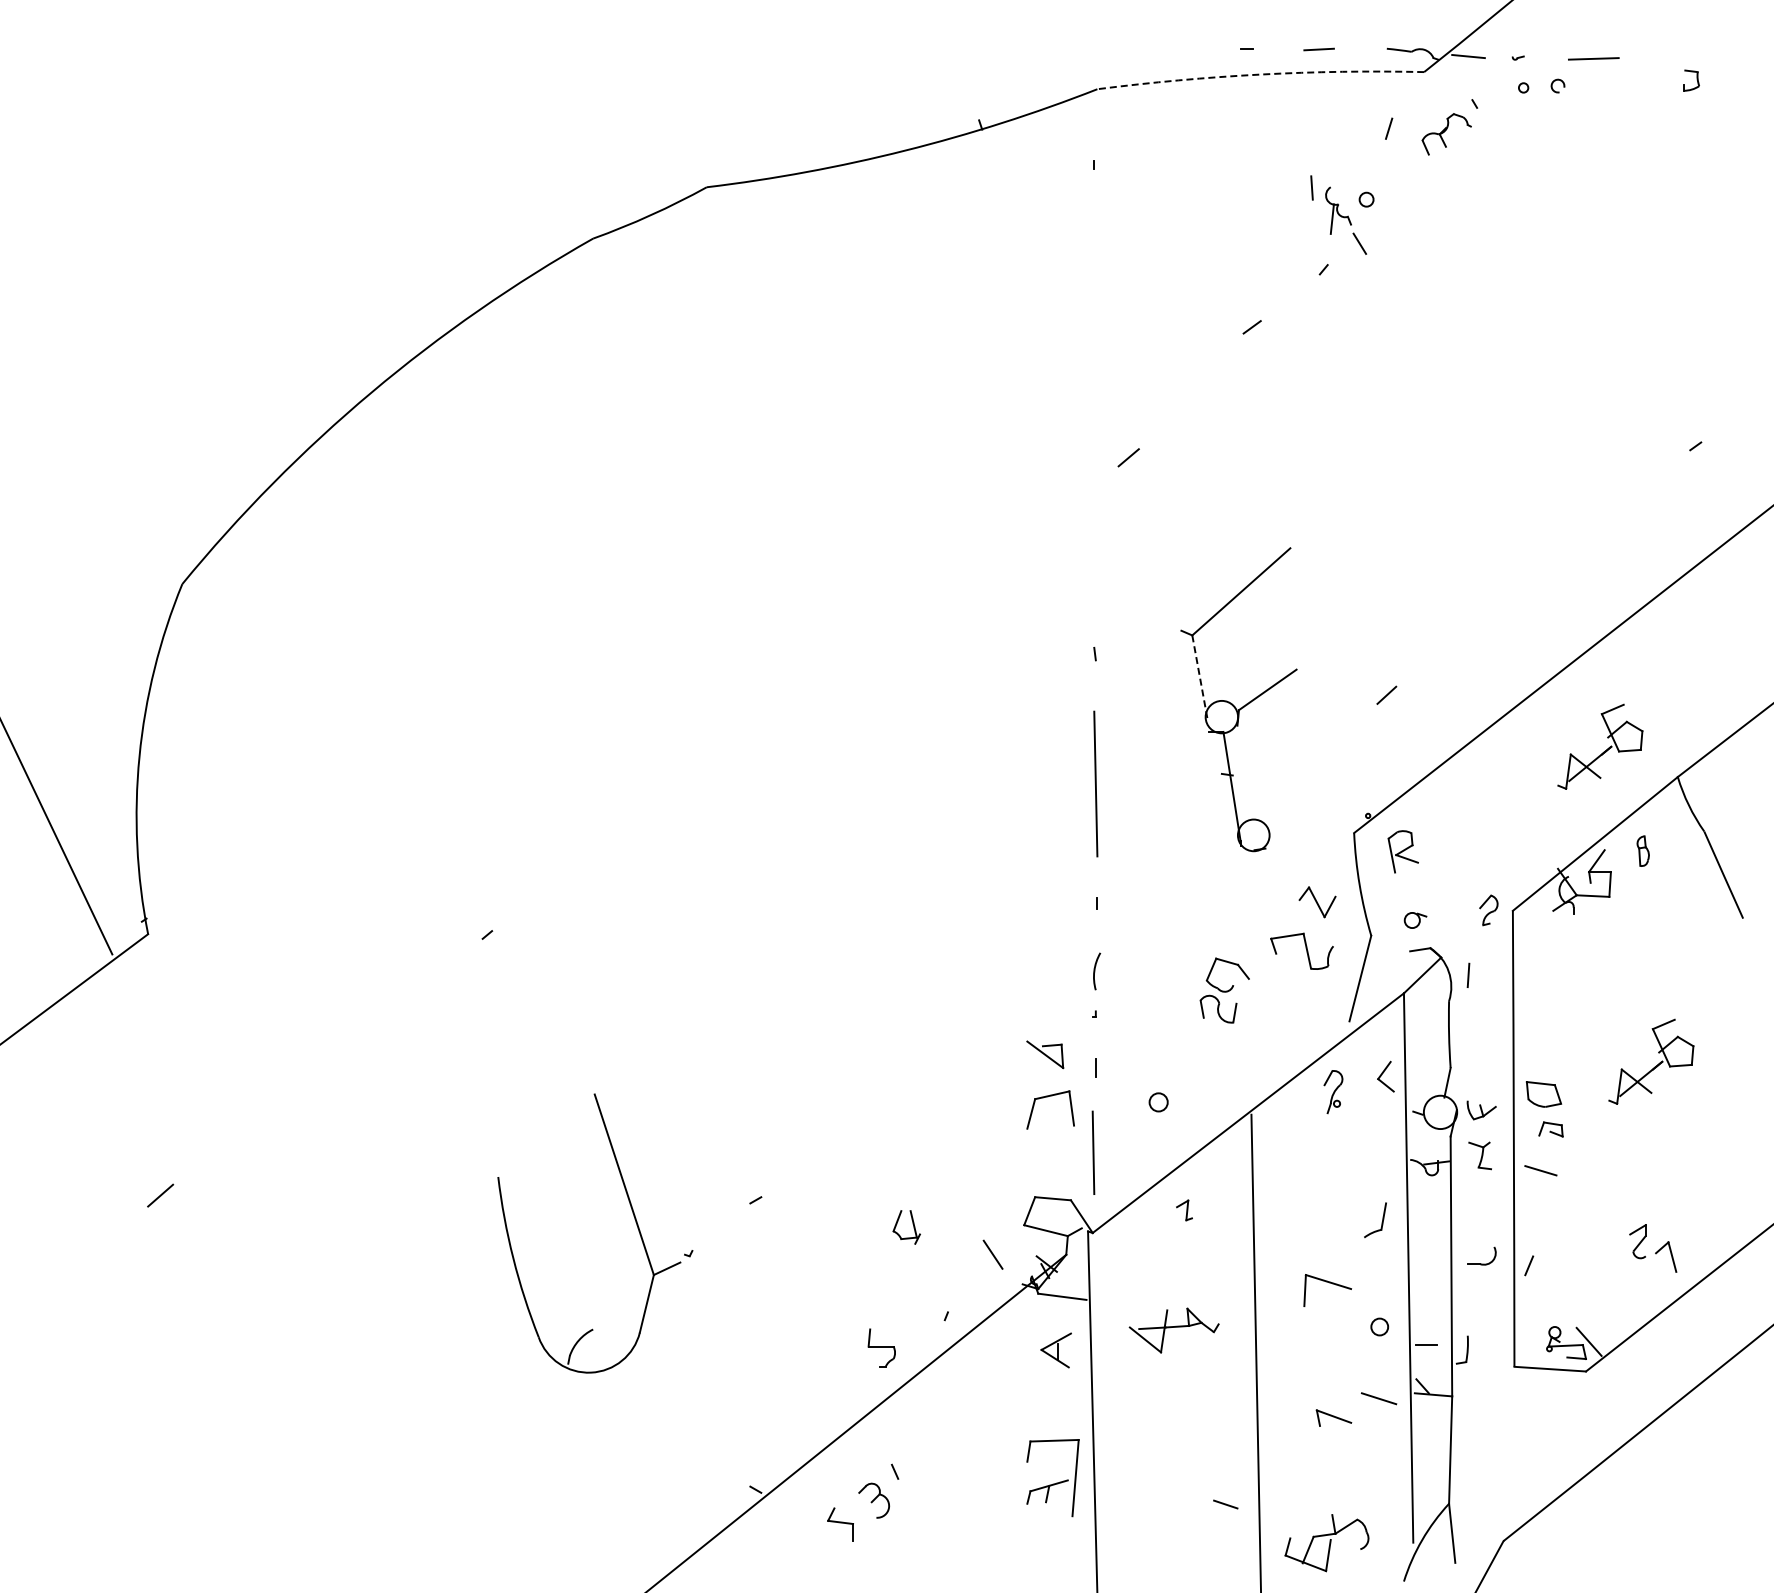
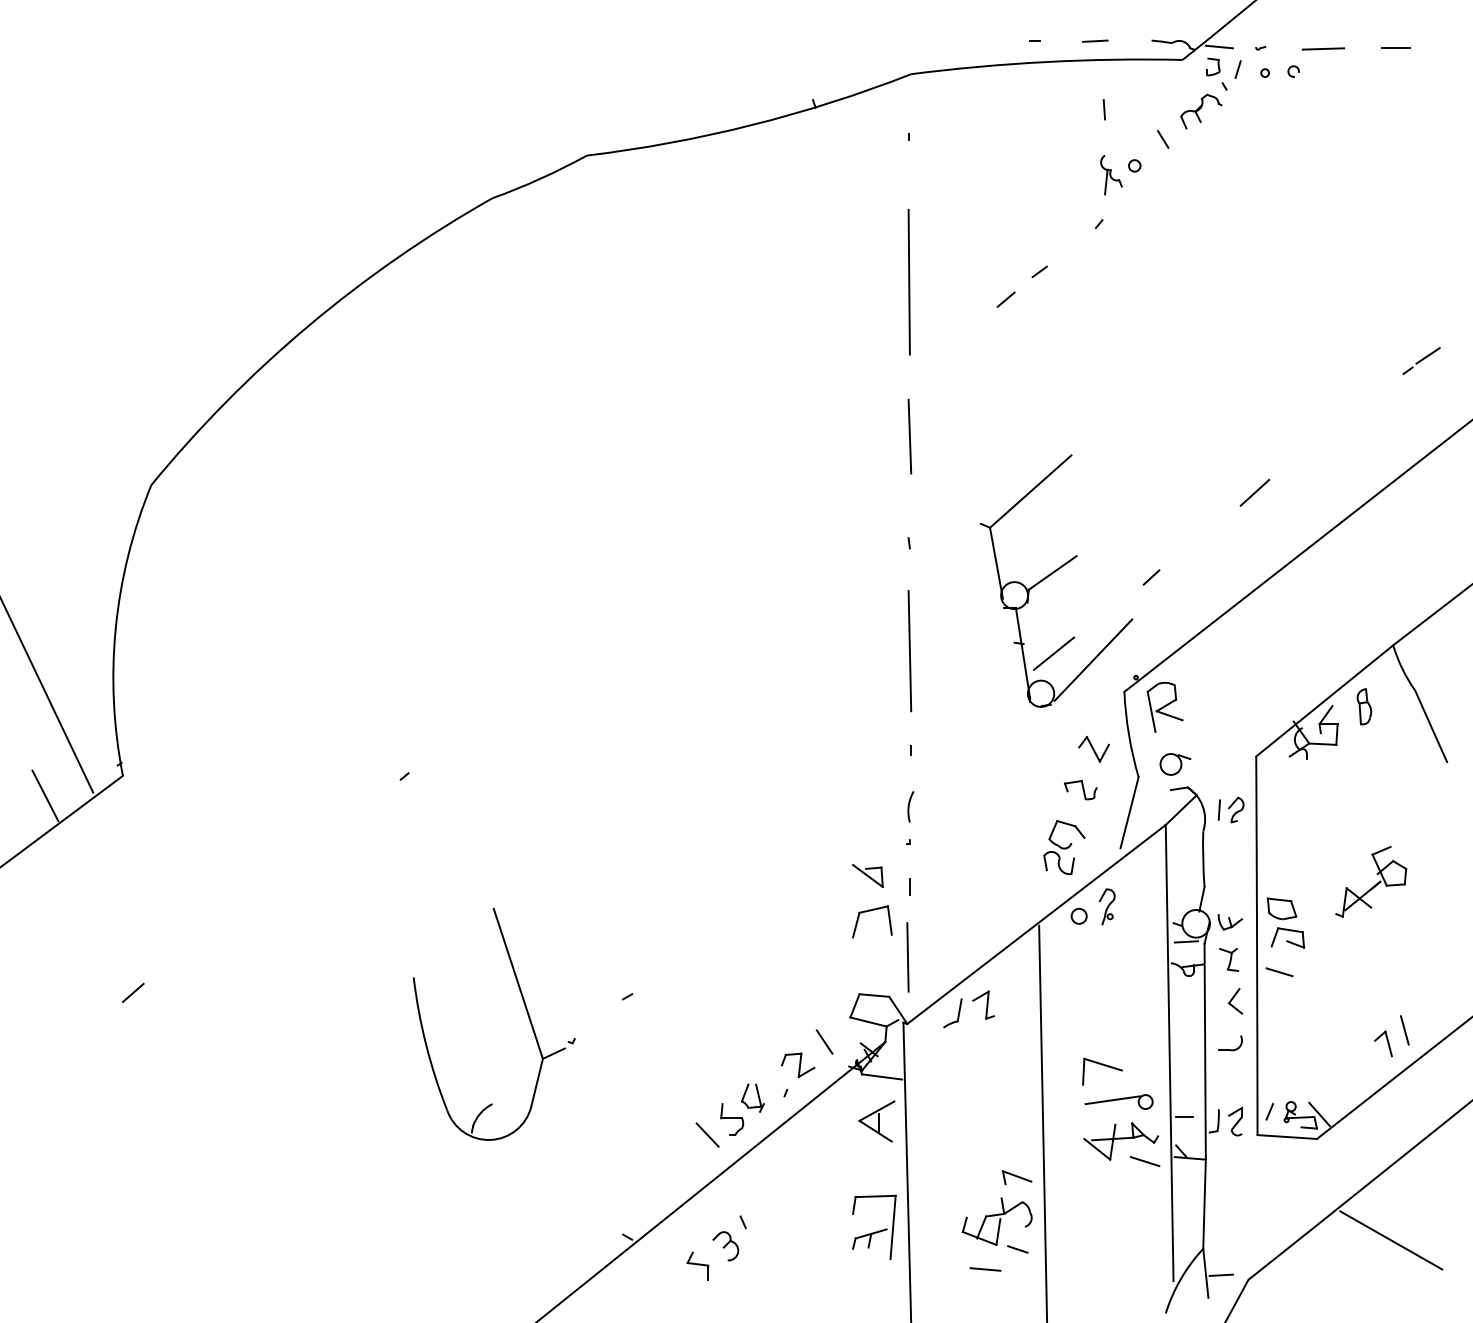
line: (1680, 58) -> (1395, 48), added
arc: (1260, 74) -> (1046, 61), dashed -> solid
part: (1691, 80) -> (1213, 66), moved
line: (1389, 128) -> (1238, 69), moved
line: (1311, 187) -> (1103, 109), moved
line: (1359, 243) -> (1162, 139), moved
line: (1094, 339) -> (908, 282), added
line: (1719, 428) -> (1427, 355), added
line: (1128, 457) -> (1005, 299), moved
line: (1095, 525) -> (909, 436), added
line: (1511, 592) -> (1255, 492), added
line: (1200, 678) -> (996, 563), dashed -> solid
part: (1600, 746) -> (1328, 619), removed
line: (1269, 786) -> (1054, 653), added
line: (1316, 794) -> (1093, 659), added
part: (1403, 851) -> (1165, 707), size x1.43
part: (1643, 851) -> (1364, 707), size x1.43
part: (1488, 910) -> (1235, 810), moved
part: (1415, 920) -> (1175, 764), size x1.67
part: (1301, 951) -> (1080, 790), size x0.62
line: (54, 957) -> (45, 795), added
part: (1224, 990) -> (1064, 847), moved
part: (1385, 1076) -> (1235, 1001), moved
circle: (1158, 1102) -> (1079, 916), moved
part: (1550, 1129) -> (1287, 938), size x1.67
line: (1428, 1133) -> (1186, 941), added
part: (1184, 1210) -> (983, 1005), size x1.67
part: (1381, 1222) -> (957, 1015), moved
part: (912, 1224) -> (757, 1095), moved
line: (1691, 1240) -> (1404, 1030), added
part: (1637, 1241) -> (1235, 1121), moved
line: (1529, 1265) -> (1270, 1111), moved
part: (960, 1282) -> (797, 1065), added
line: (1339, 1324) -> (1112, 1099), added
part: (1173, 1330) -> (1120, 1141), moved
part: (1056, 1350) -> (877, 1121), size x1.43
line: (852, 1366) -> (707, 1134), added
part: (1333, 1417) -> (1016, 1177), moved
line: (1675, 1493) -> (1391, 1240), added
line: (1186, 1528) -> (985, 1269), added
line: (1470, 1535) -> (1221, 1275), added
part: (1326, 1543) -> (996, 1222), moved

